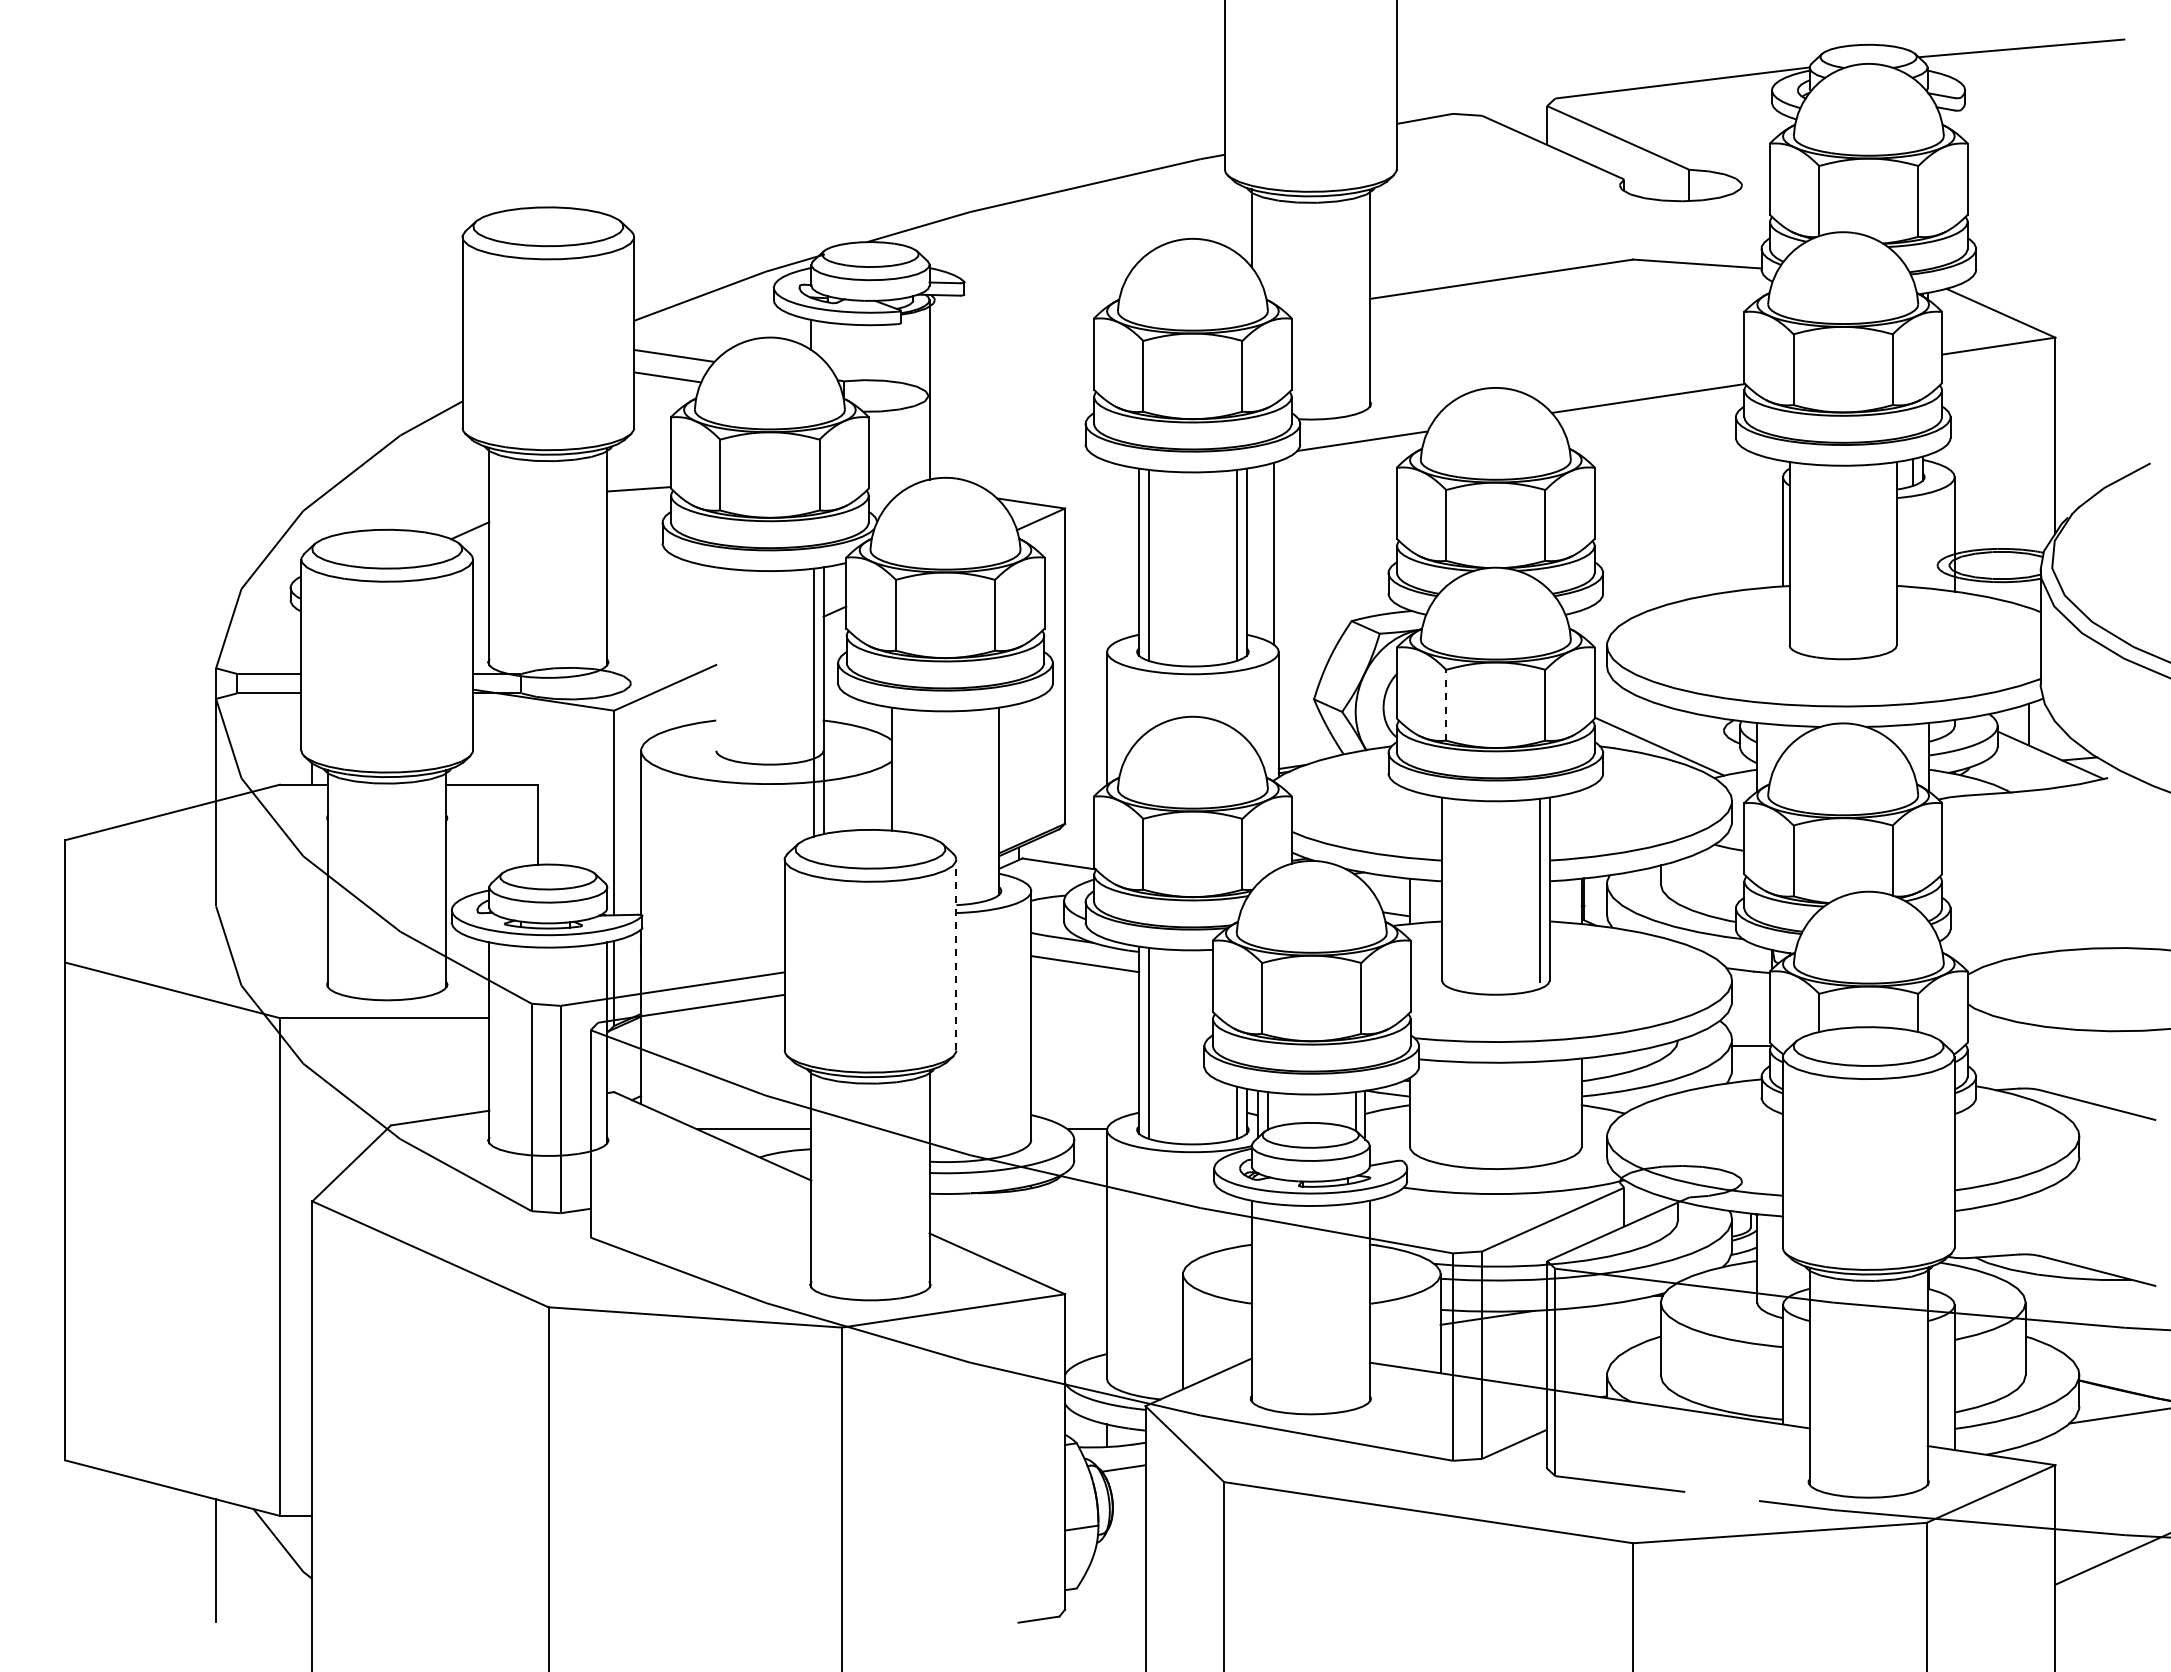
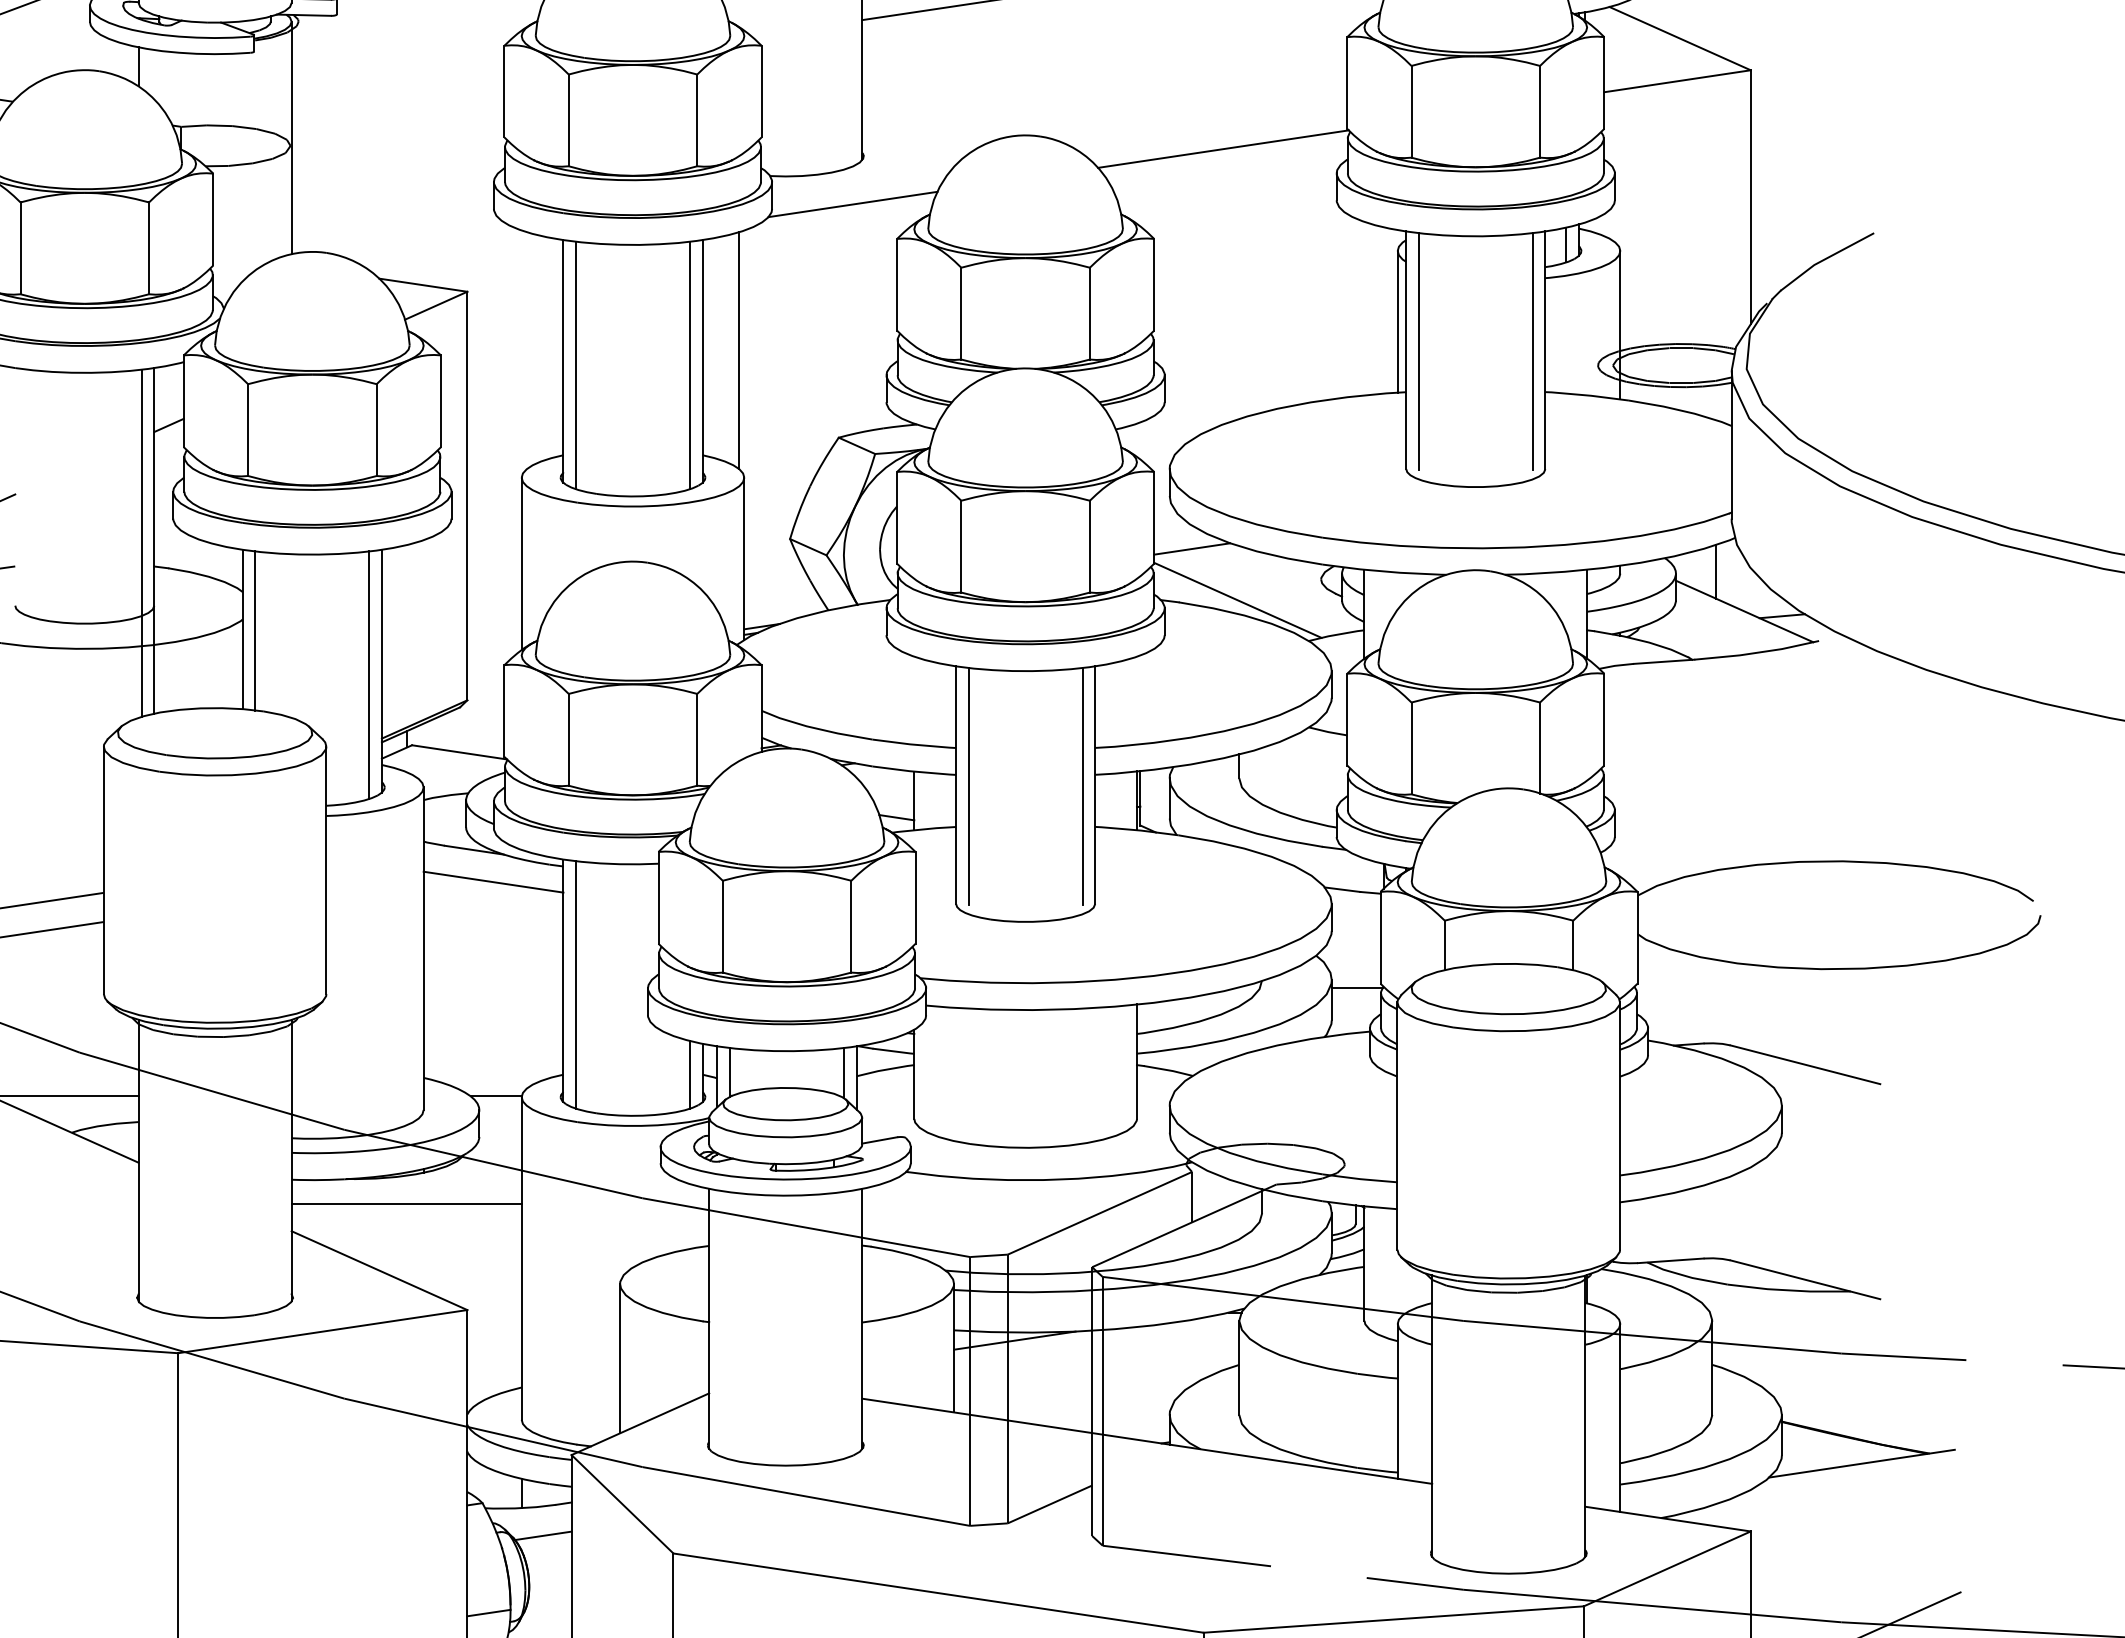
line: (1799, 554) -> (1419, 351), added
line: (1887, 554) -> (1533, 351), added
line: (1446, 704) -> (961, 545), dashed -> solid
line: (1624, 706) -> (1192, 548), added
line: (901, 769) -> (255, 629), added
line: (989, 803) -> (369, 674), added
line: (1451, 889) -> (968, 785), added
line: (956, 954) -> (326, 869), dashed -> solid
line: (1018, 1212) -> (406, 1204), added

